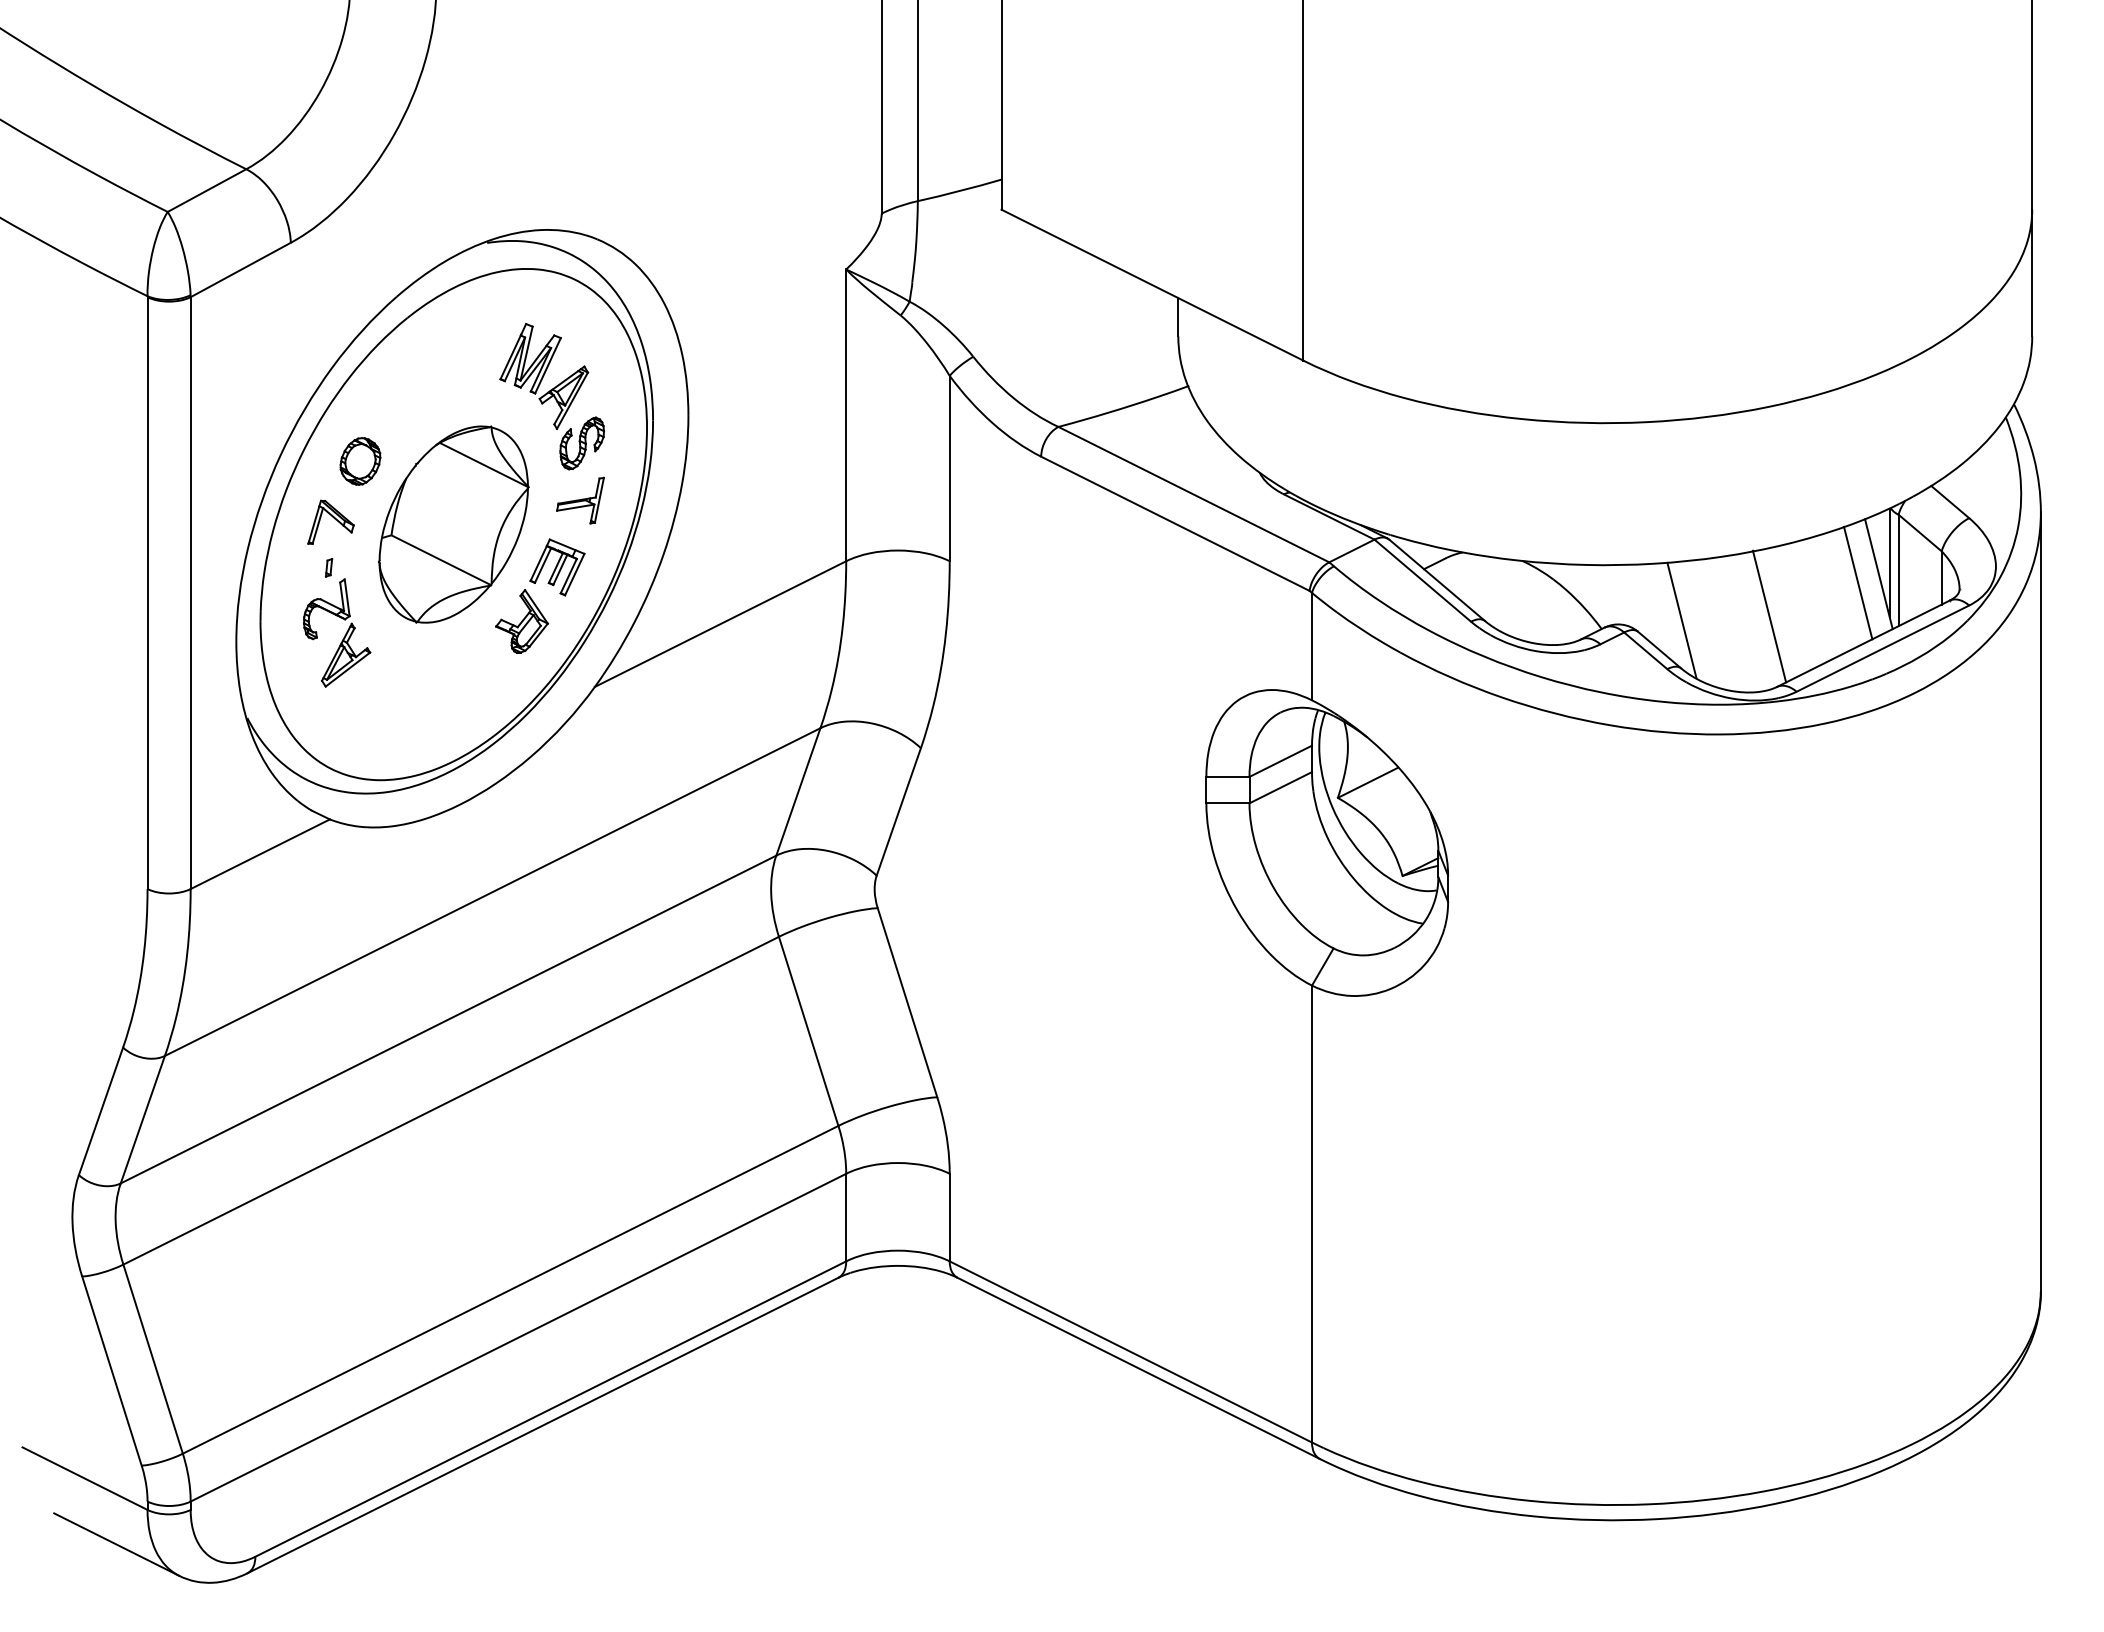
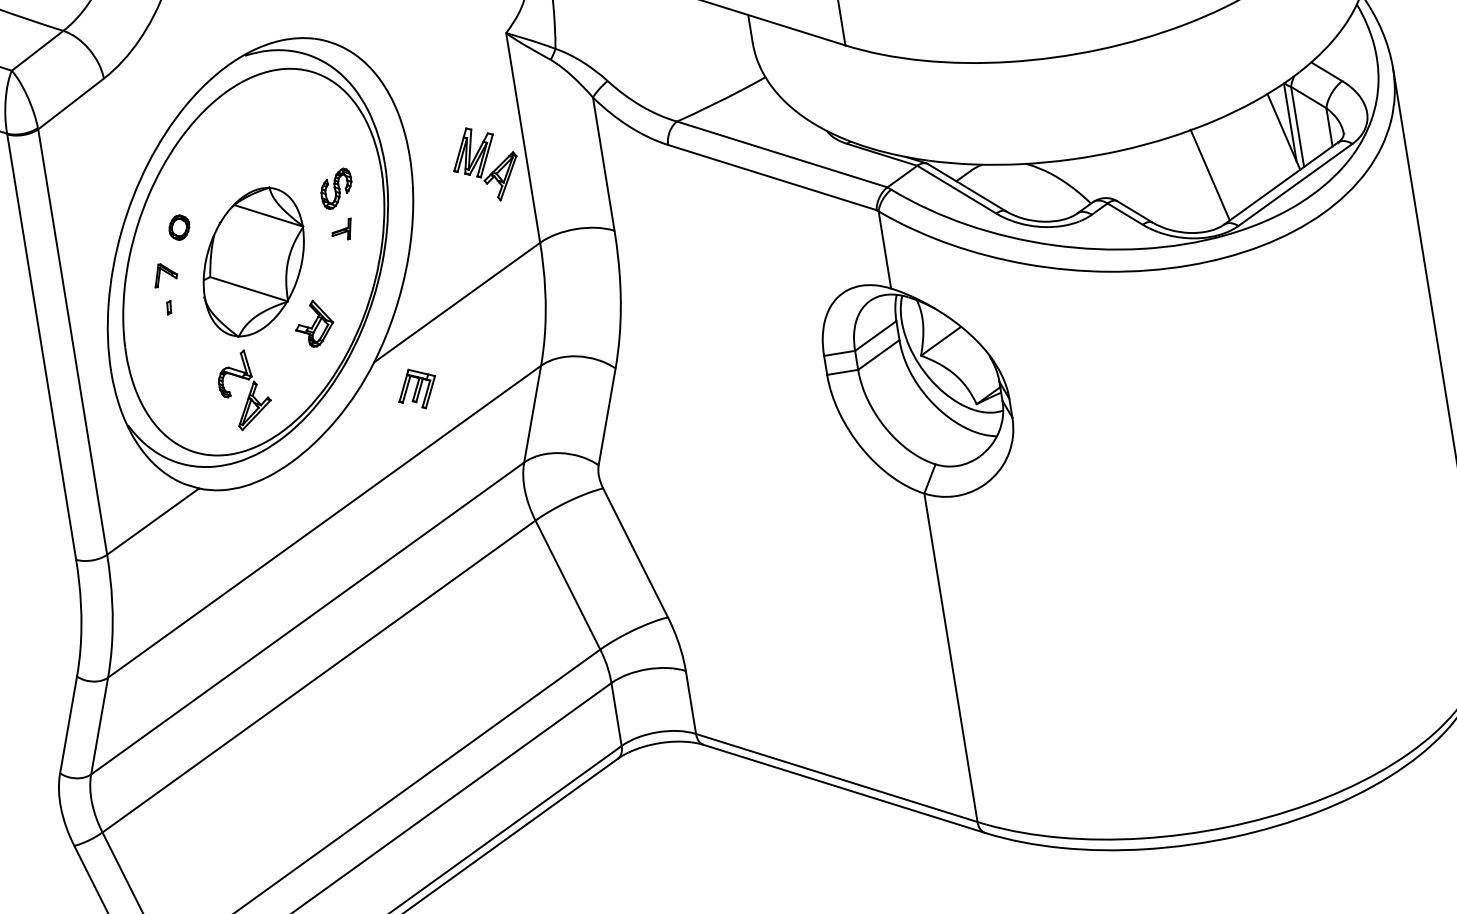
part: (544, 375) -> (485, 163), moved
part: (360, 461) -> (179, 227), size x0.7
part: (580, 500) -> (342, 230), size x0.6
part: (330, 521) -> (164, 274), size x0.7
part: (557, 567) -> (417, 389), moved
line: (1858, 582) -> (1270, 140), removed
line: (1681, 620) -> (1147, 188), removed
part: (344, 635) -> (250, 391), moved

